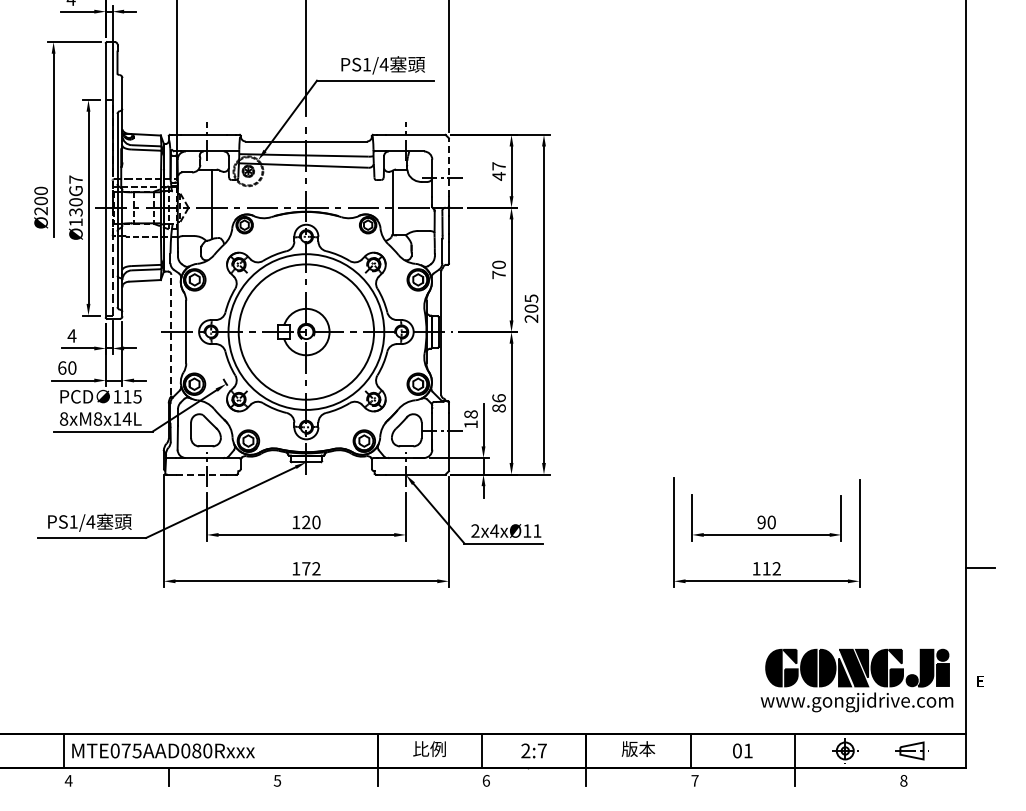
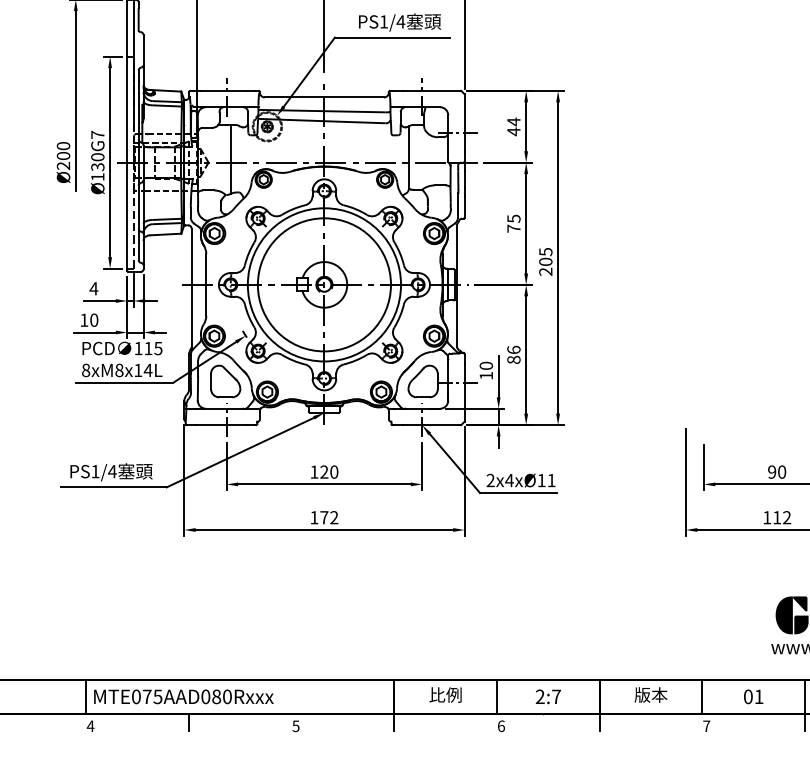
text: (498, 165) -> (513, 121), 47 -> 44
line: (448, 166) -> (464, 122), dashed -> solid
text: (498, 264) -> (513, 218), 70 -> 75
line: (171, 334) -> (191, 287), dashed -> solid
text: (62, 367) -> (84, 319), 60 -> 10
text: (470, 414) -> (485, 365), 18 -> 10
line: (201, 474) -> (221, 424), dashed -> solid

